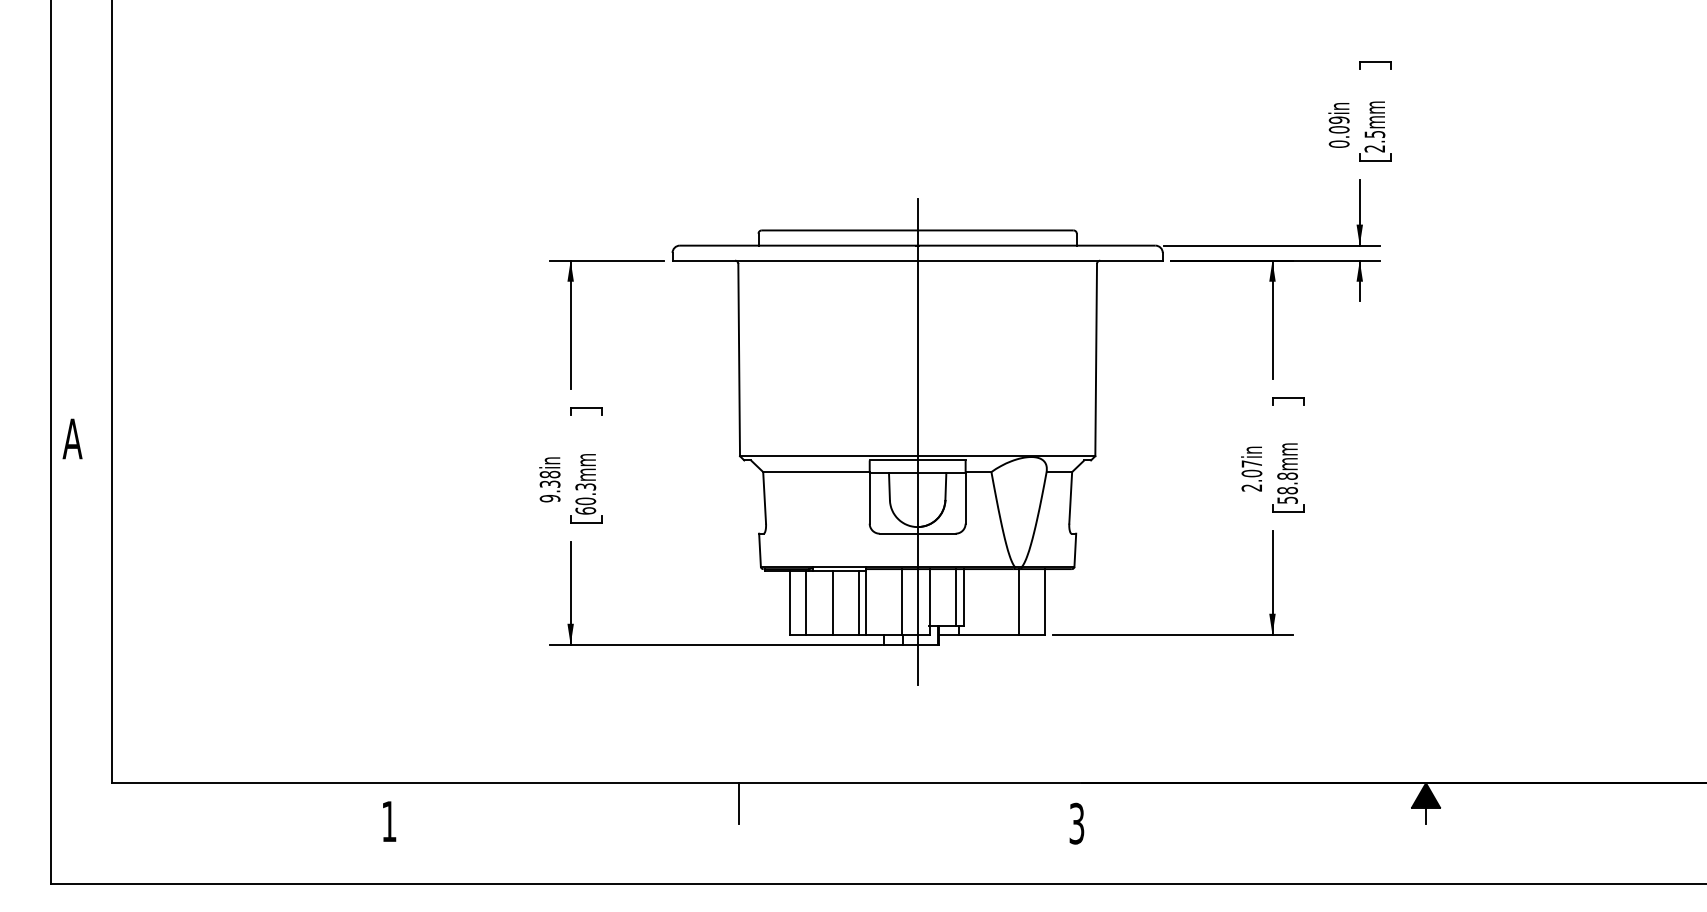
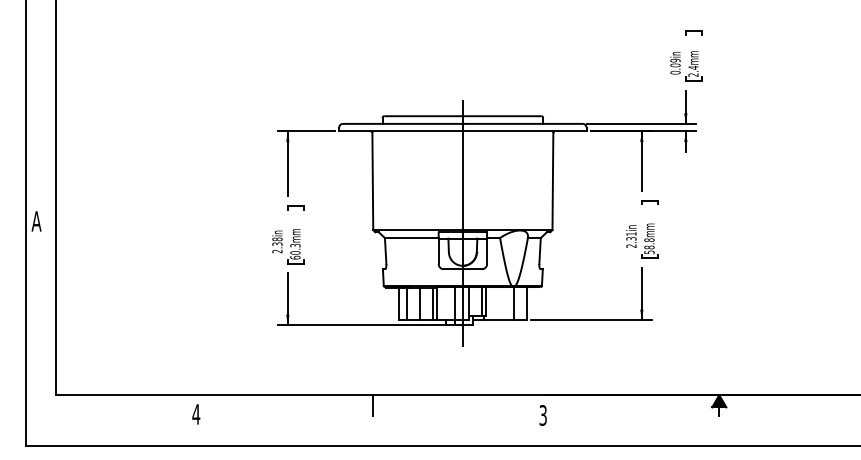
text: (1374, 133) -> (693, 67), 2.5mm -> 2.4mm
text: (1251, 468) -> (631, 236), 2.07in -> 2.31in
text: (550, 498) -> (277, 251), 9.38in -> 2.38in
text: (389, 821) -> (196, 414), 1 -> 4

